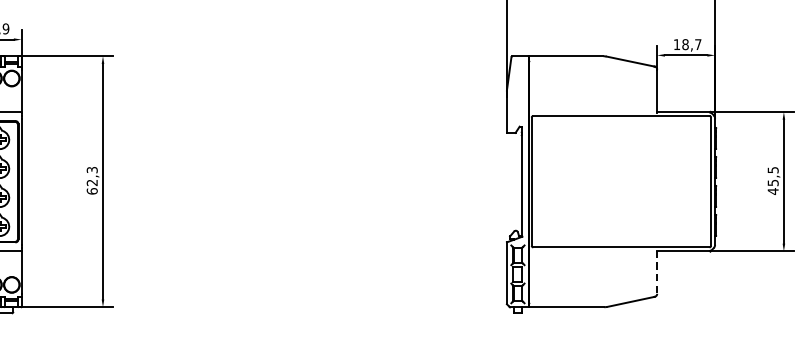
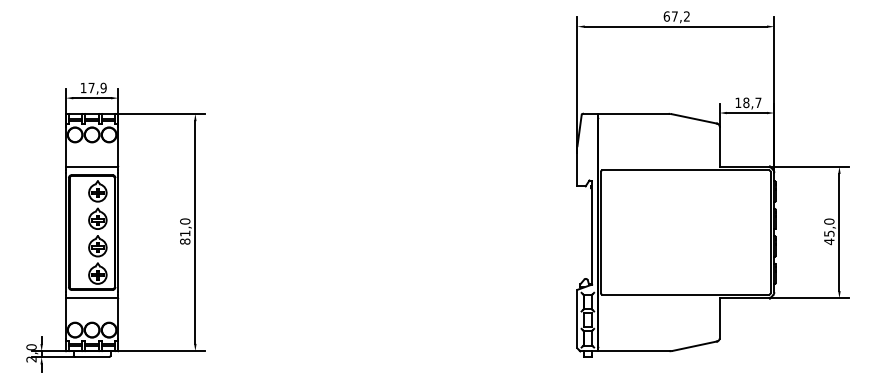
text: (773, 170) -> (829, 221), 45,5 -> 45,0
text: (92, 180) -> (185, 231), 62,3 -> 81,0
line: (657, 272) -> (719, 318), dashed -> solid

